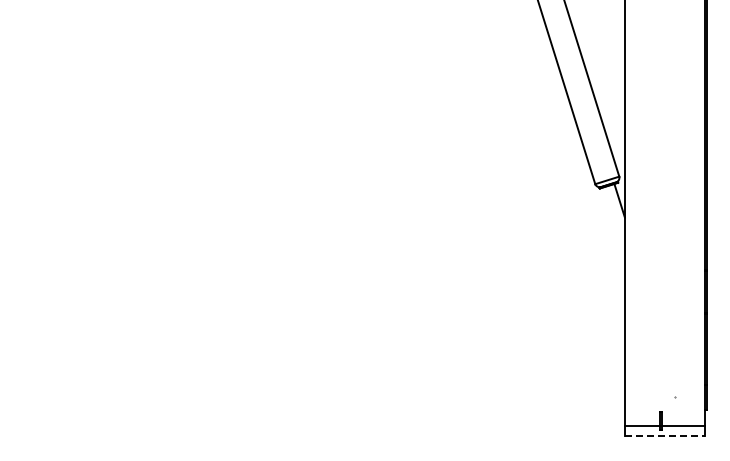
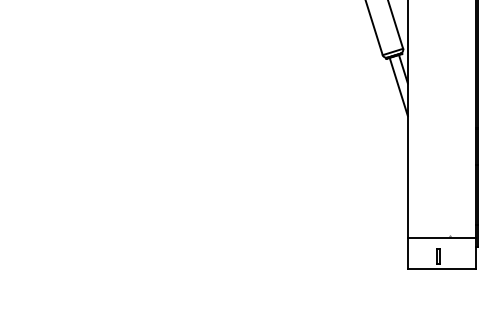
line: (613, 221) -> (398, 86), added
line: (664, 426) -> (441, 238), moved
line: (664, 435) -> (441, 268), dashed -> solid

